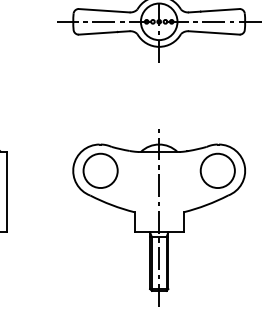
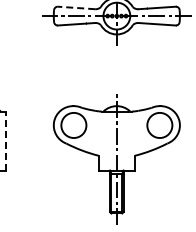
line: (104, 10) -> (76, 7), solid -> dashed
line: (7, 191) -> (5, 140), solid -> dashed

